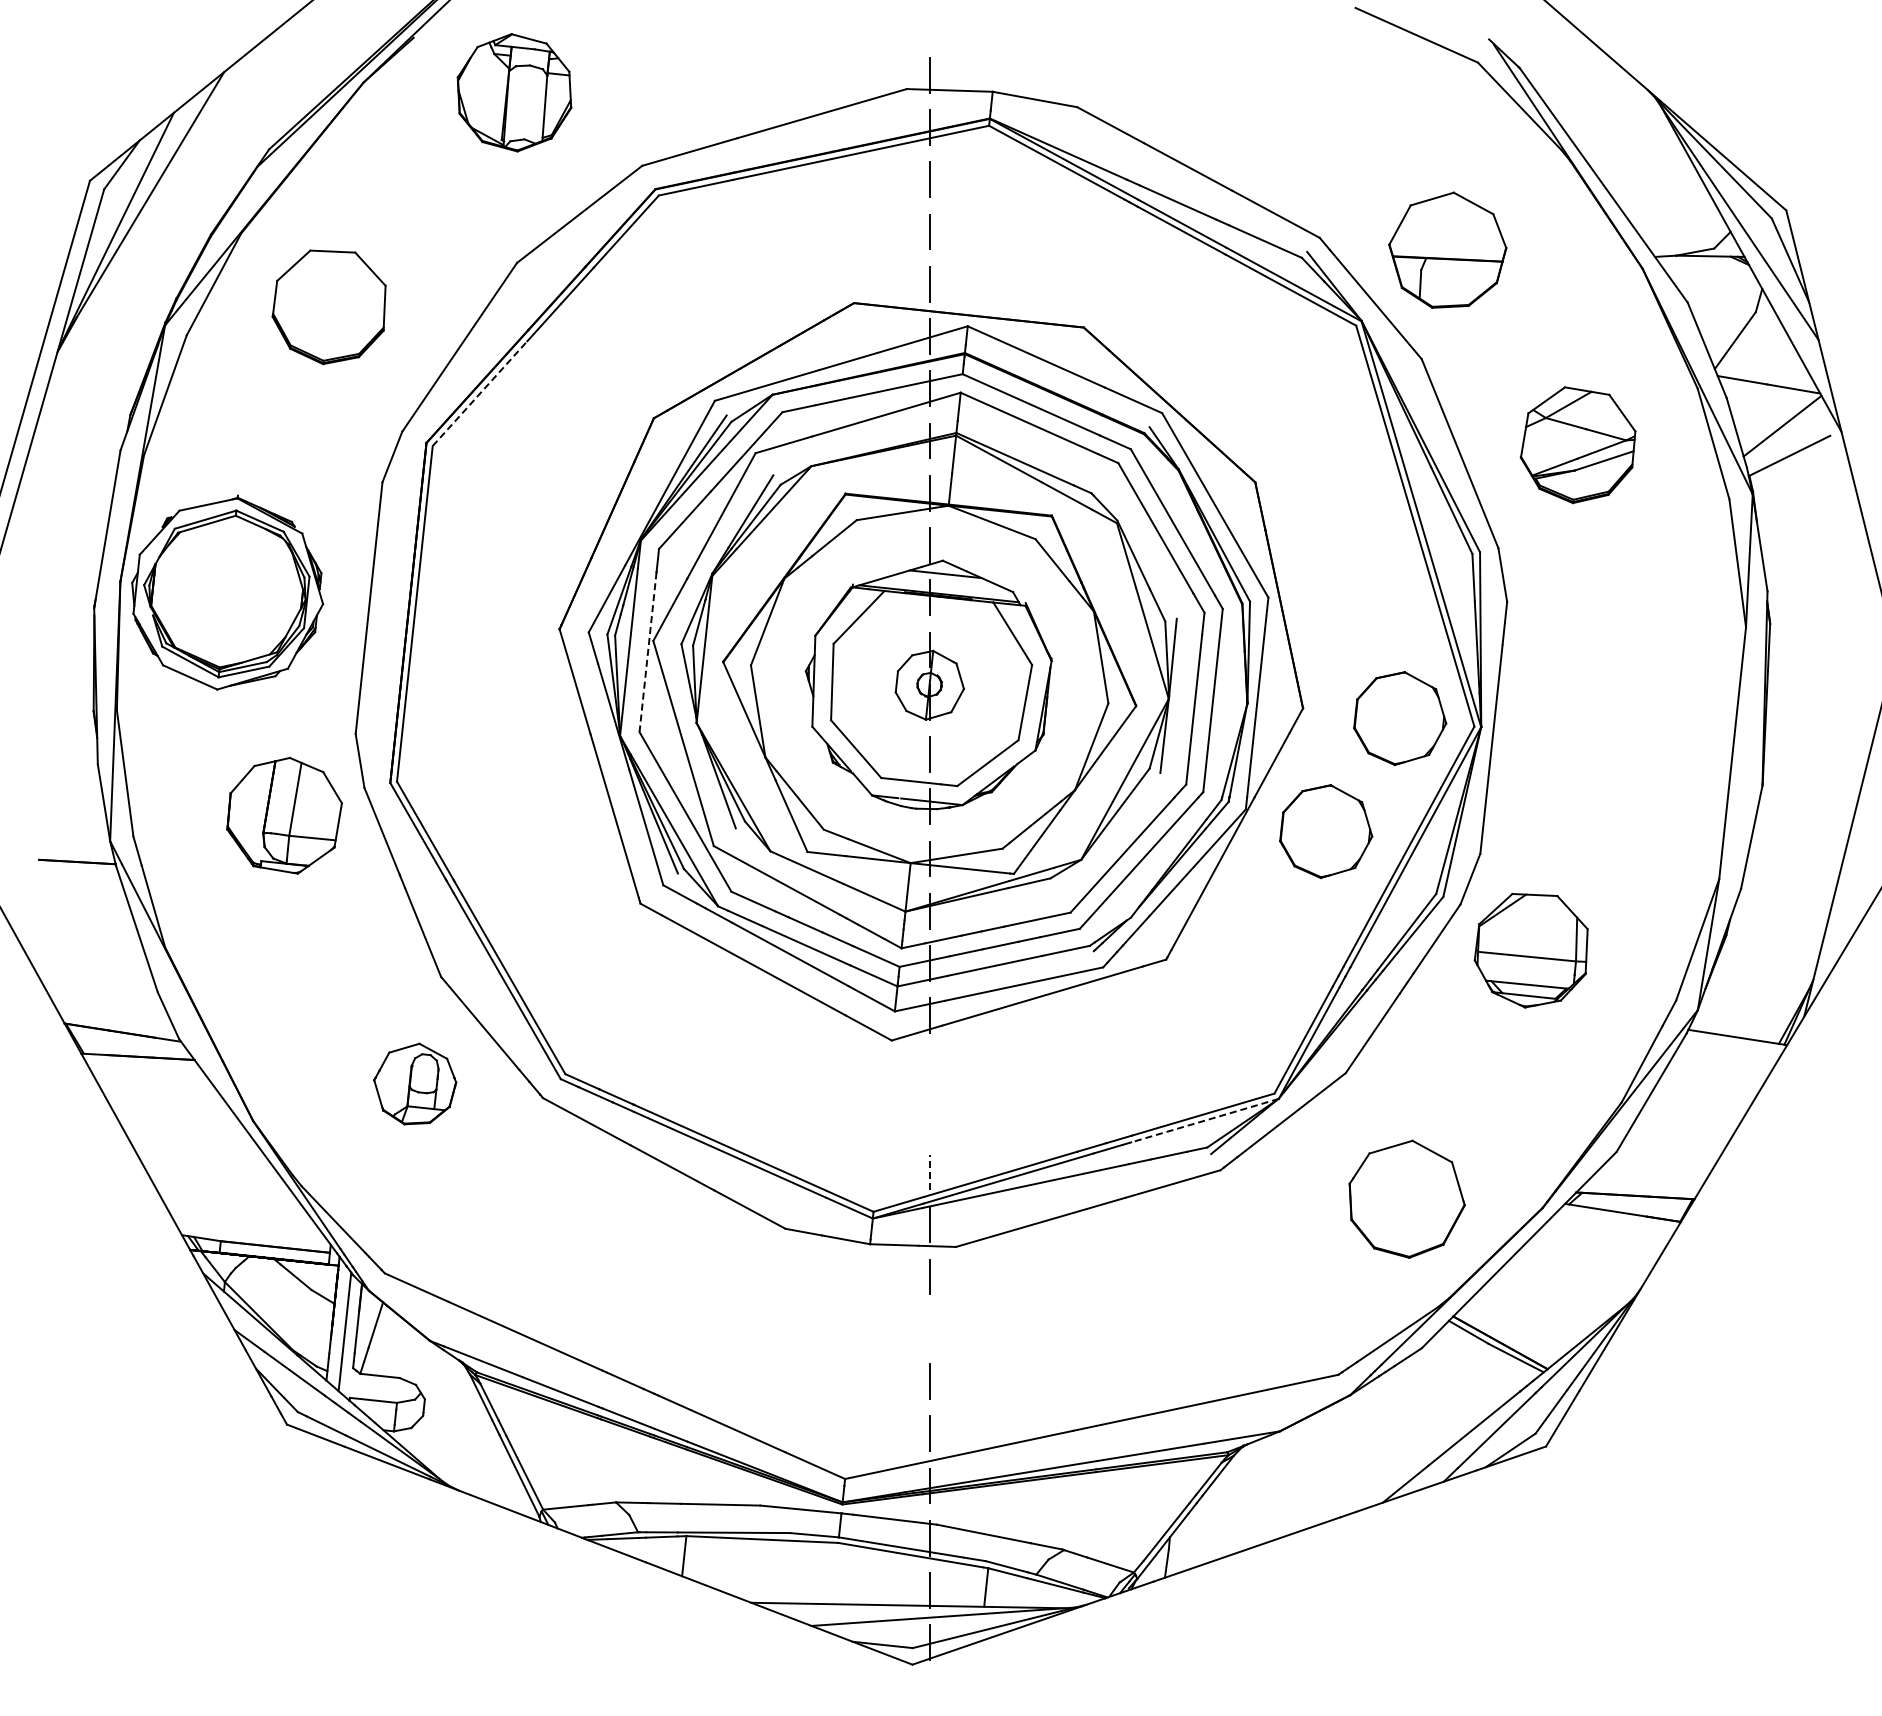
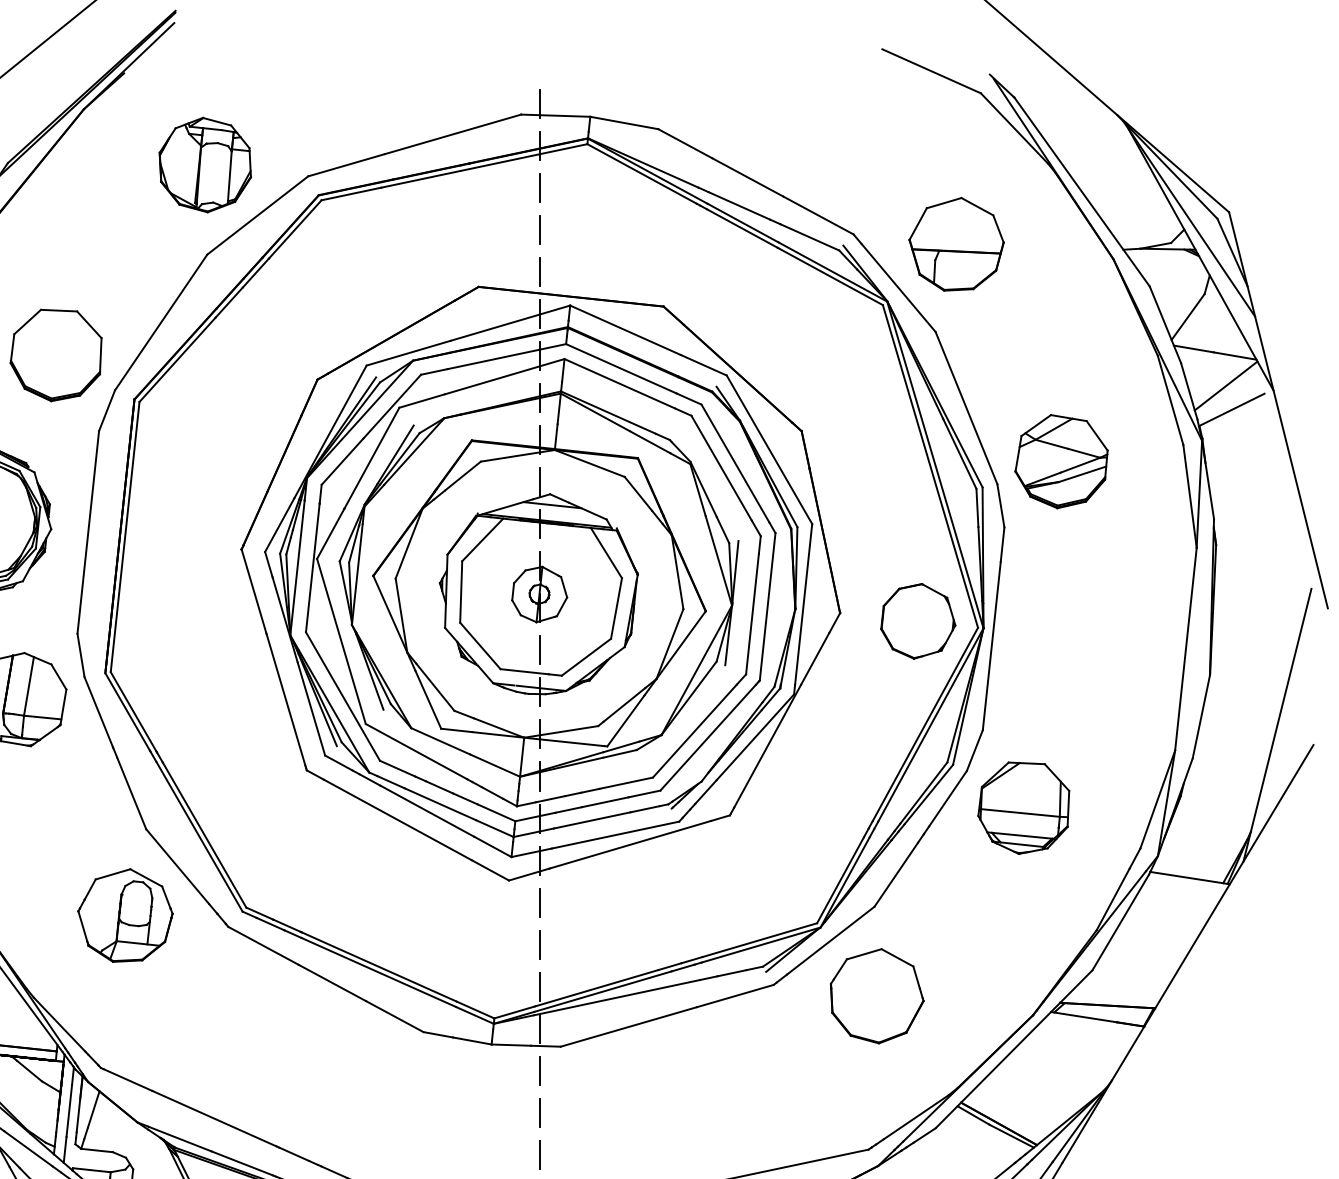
part: (514, 92) -> (205, 164), moved
part: (328, 307) -> (55, 355), moved
line: (480, 393) -> (177, 359), dashed -> solid
part: (1577, 445) -> (1061, 461), moved
line: (648, 652) -> (313, 568), dashed -> solid
part: (1326, 831) -> (858, 712), removed
line: (929, 1067) -> (539, 902), added
part: (414, 1083) -> (124, 915), size x1.43
line: (929, 1120) -> (539, 944), added
line: (1204, 1120) -> (760, 944), dashed -> solid
line: (929, 1172) -> (539, 986), dashed -> solid
part: (1406, 1198) -> (876, 995), moved
line: (929, 1328) -> (539, 1112), added

